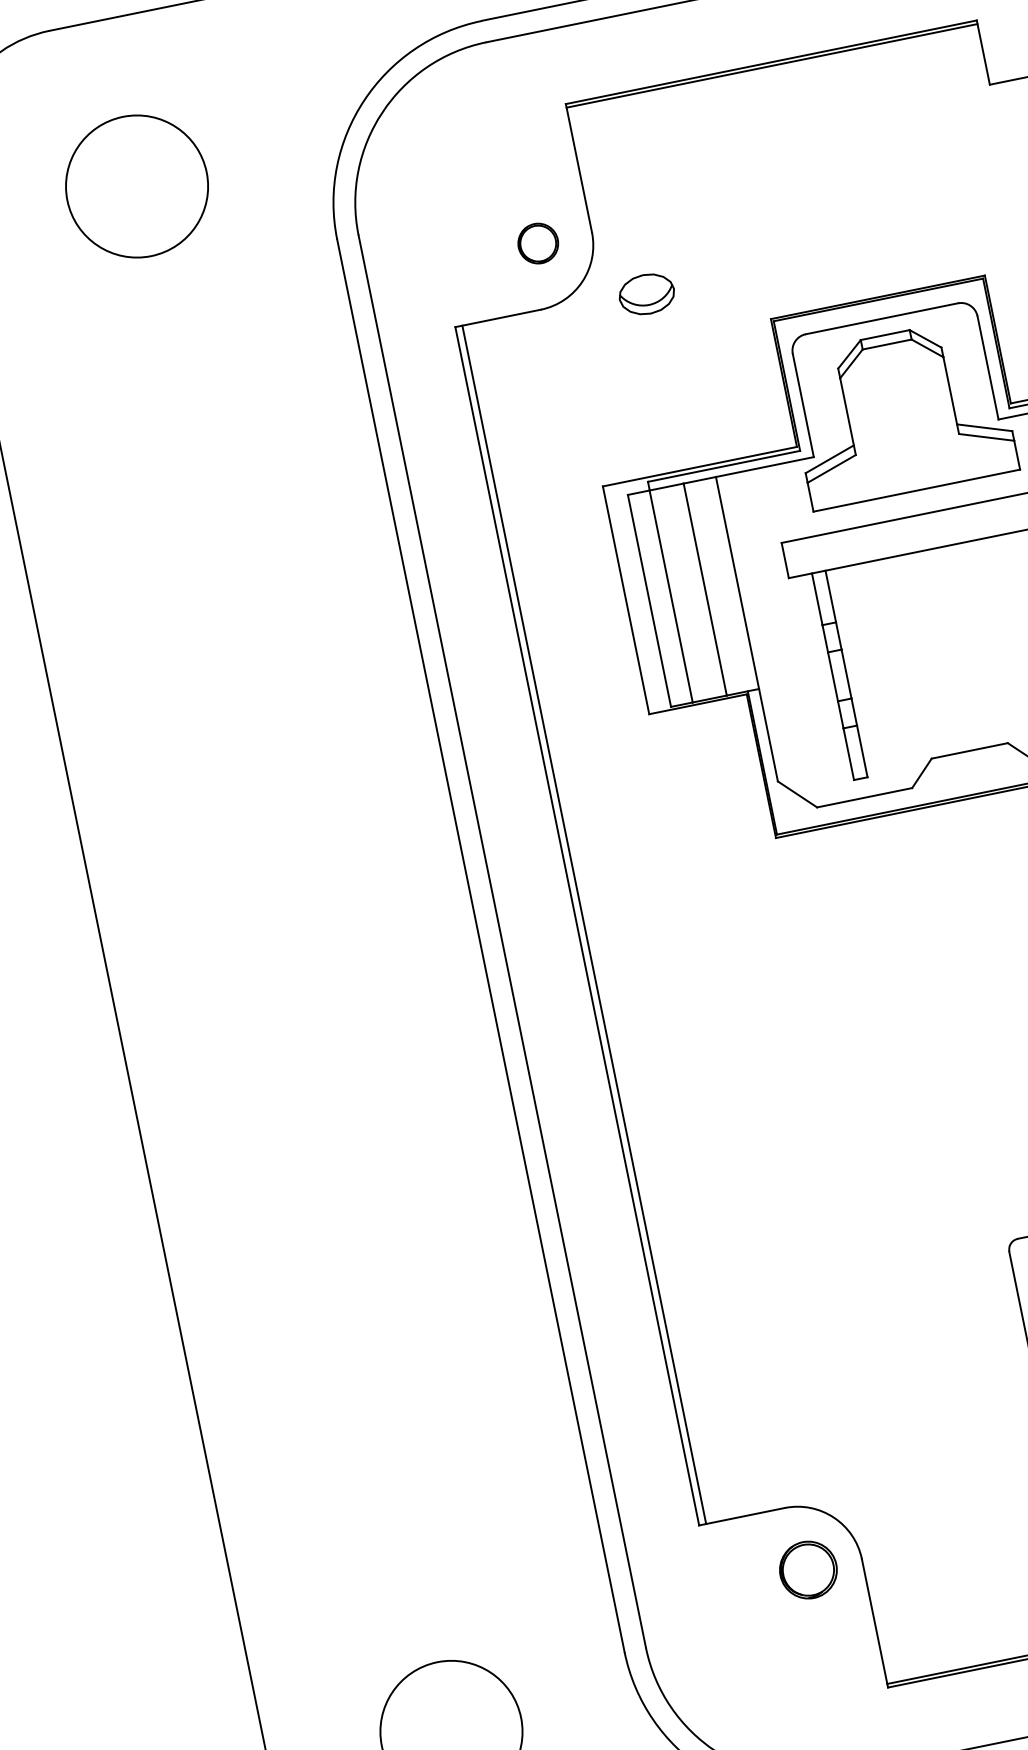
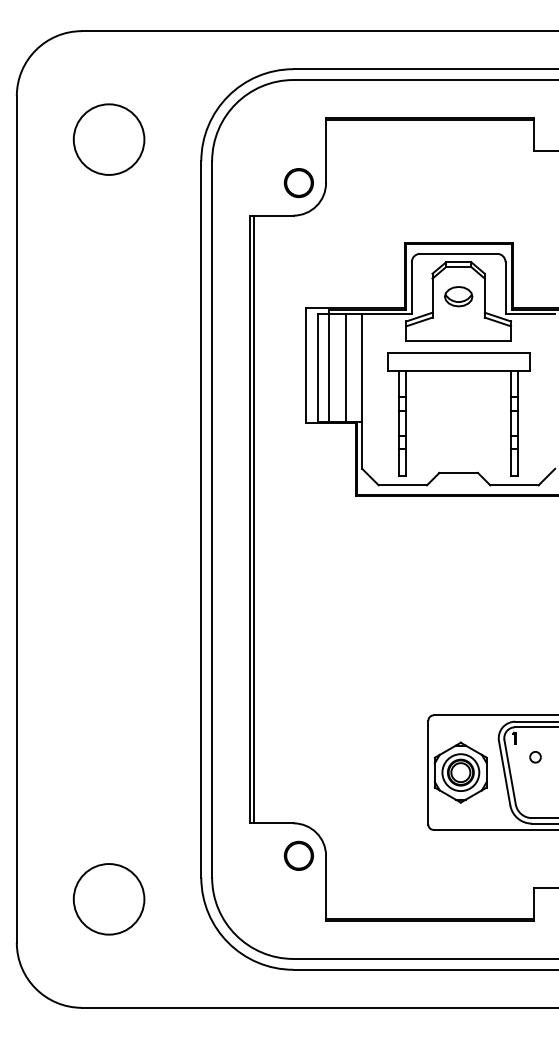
circle: (135, 186) -> (108, 139), moved
part: (537, 244) -> (298, 183), size x1.43
part: (646, 294) -> (458, 296), moved

